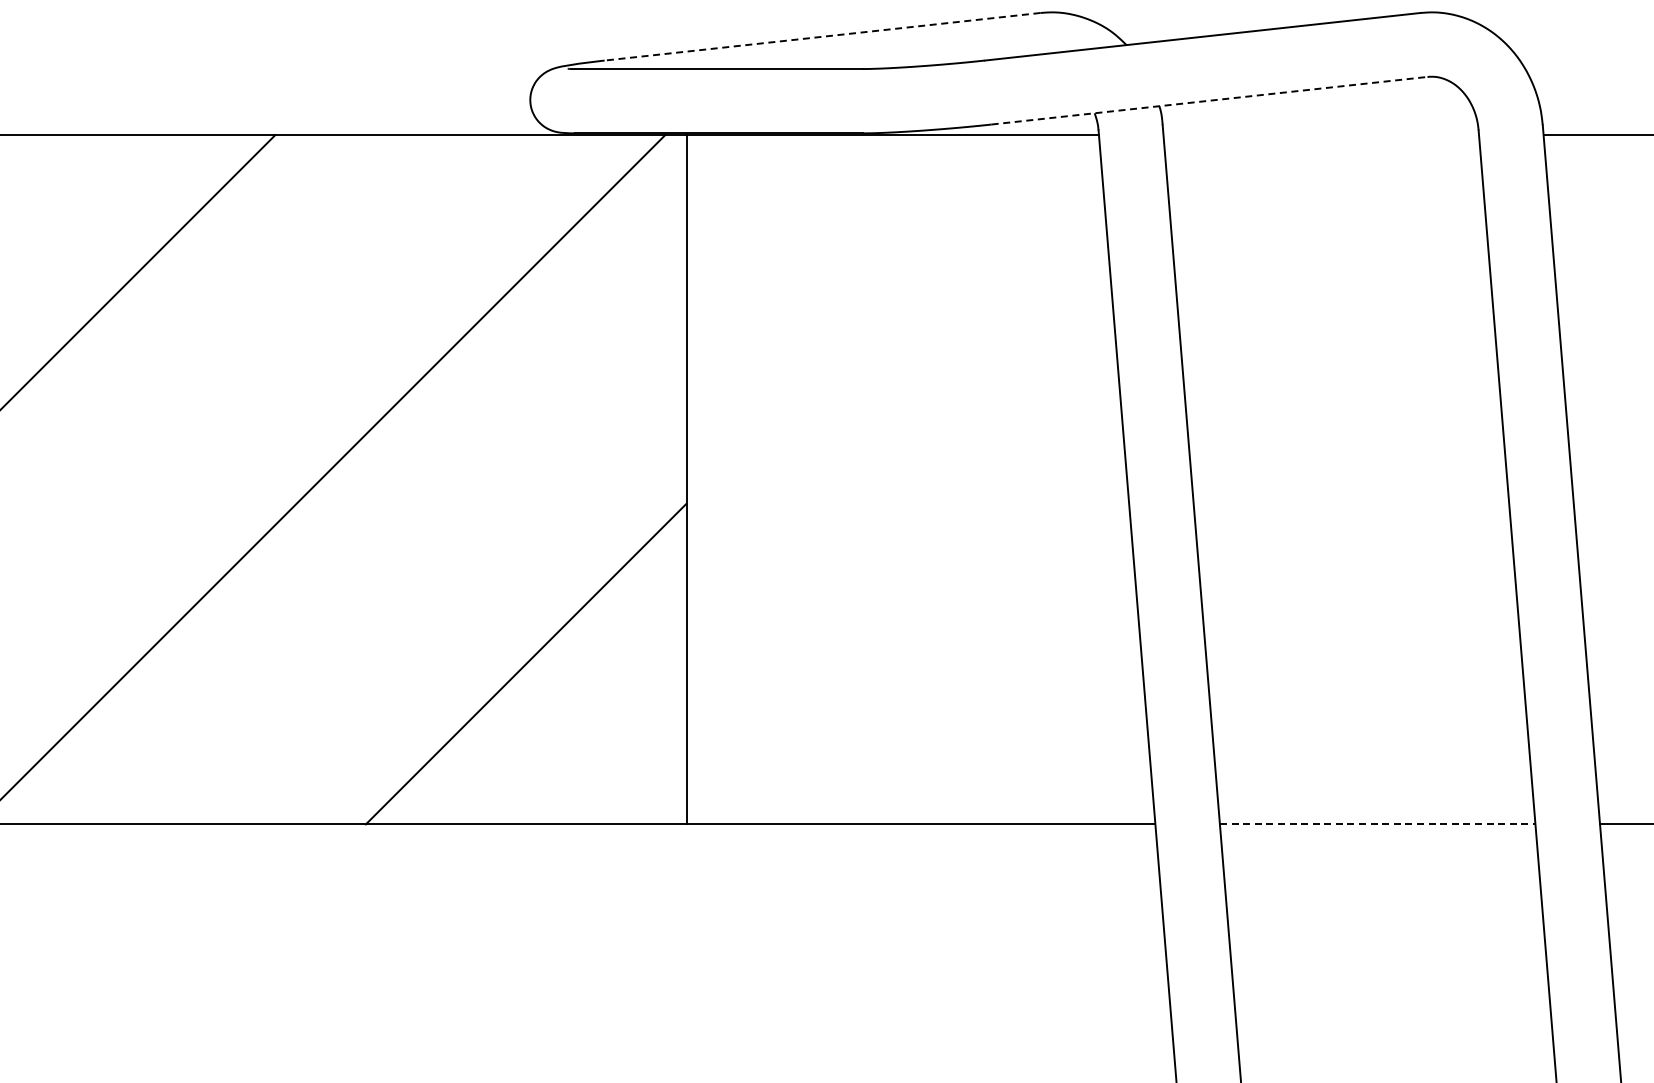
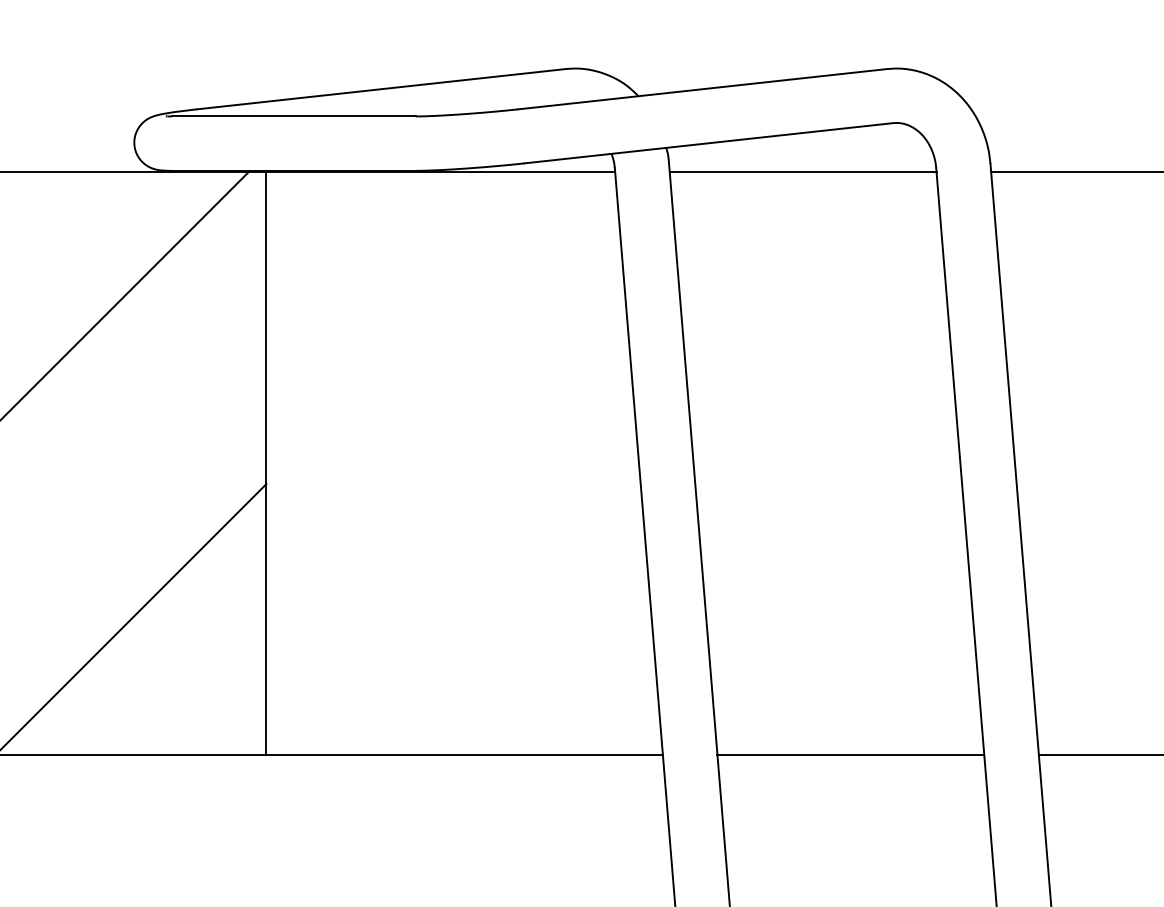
line: (822, 36) -> (381, 88), dashed -> solid
line: (1210, 100) -> (709, 143), dashed -> solid
line: (1321, 135) -> (803, 172), added
line: (1377, 824) -> (850, 755), dashed -> solid

